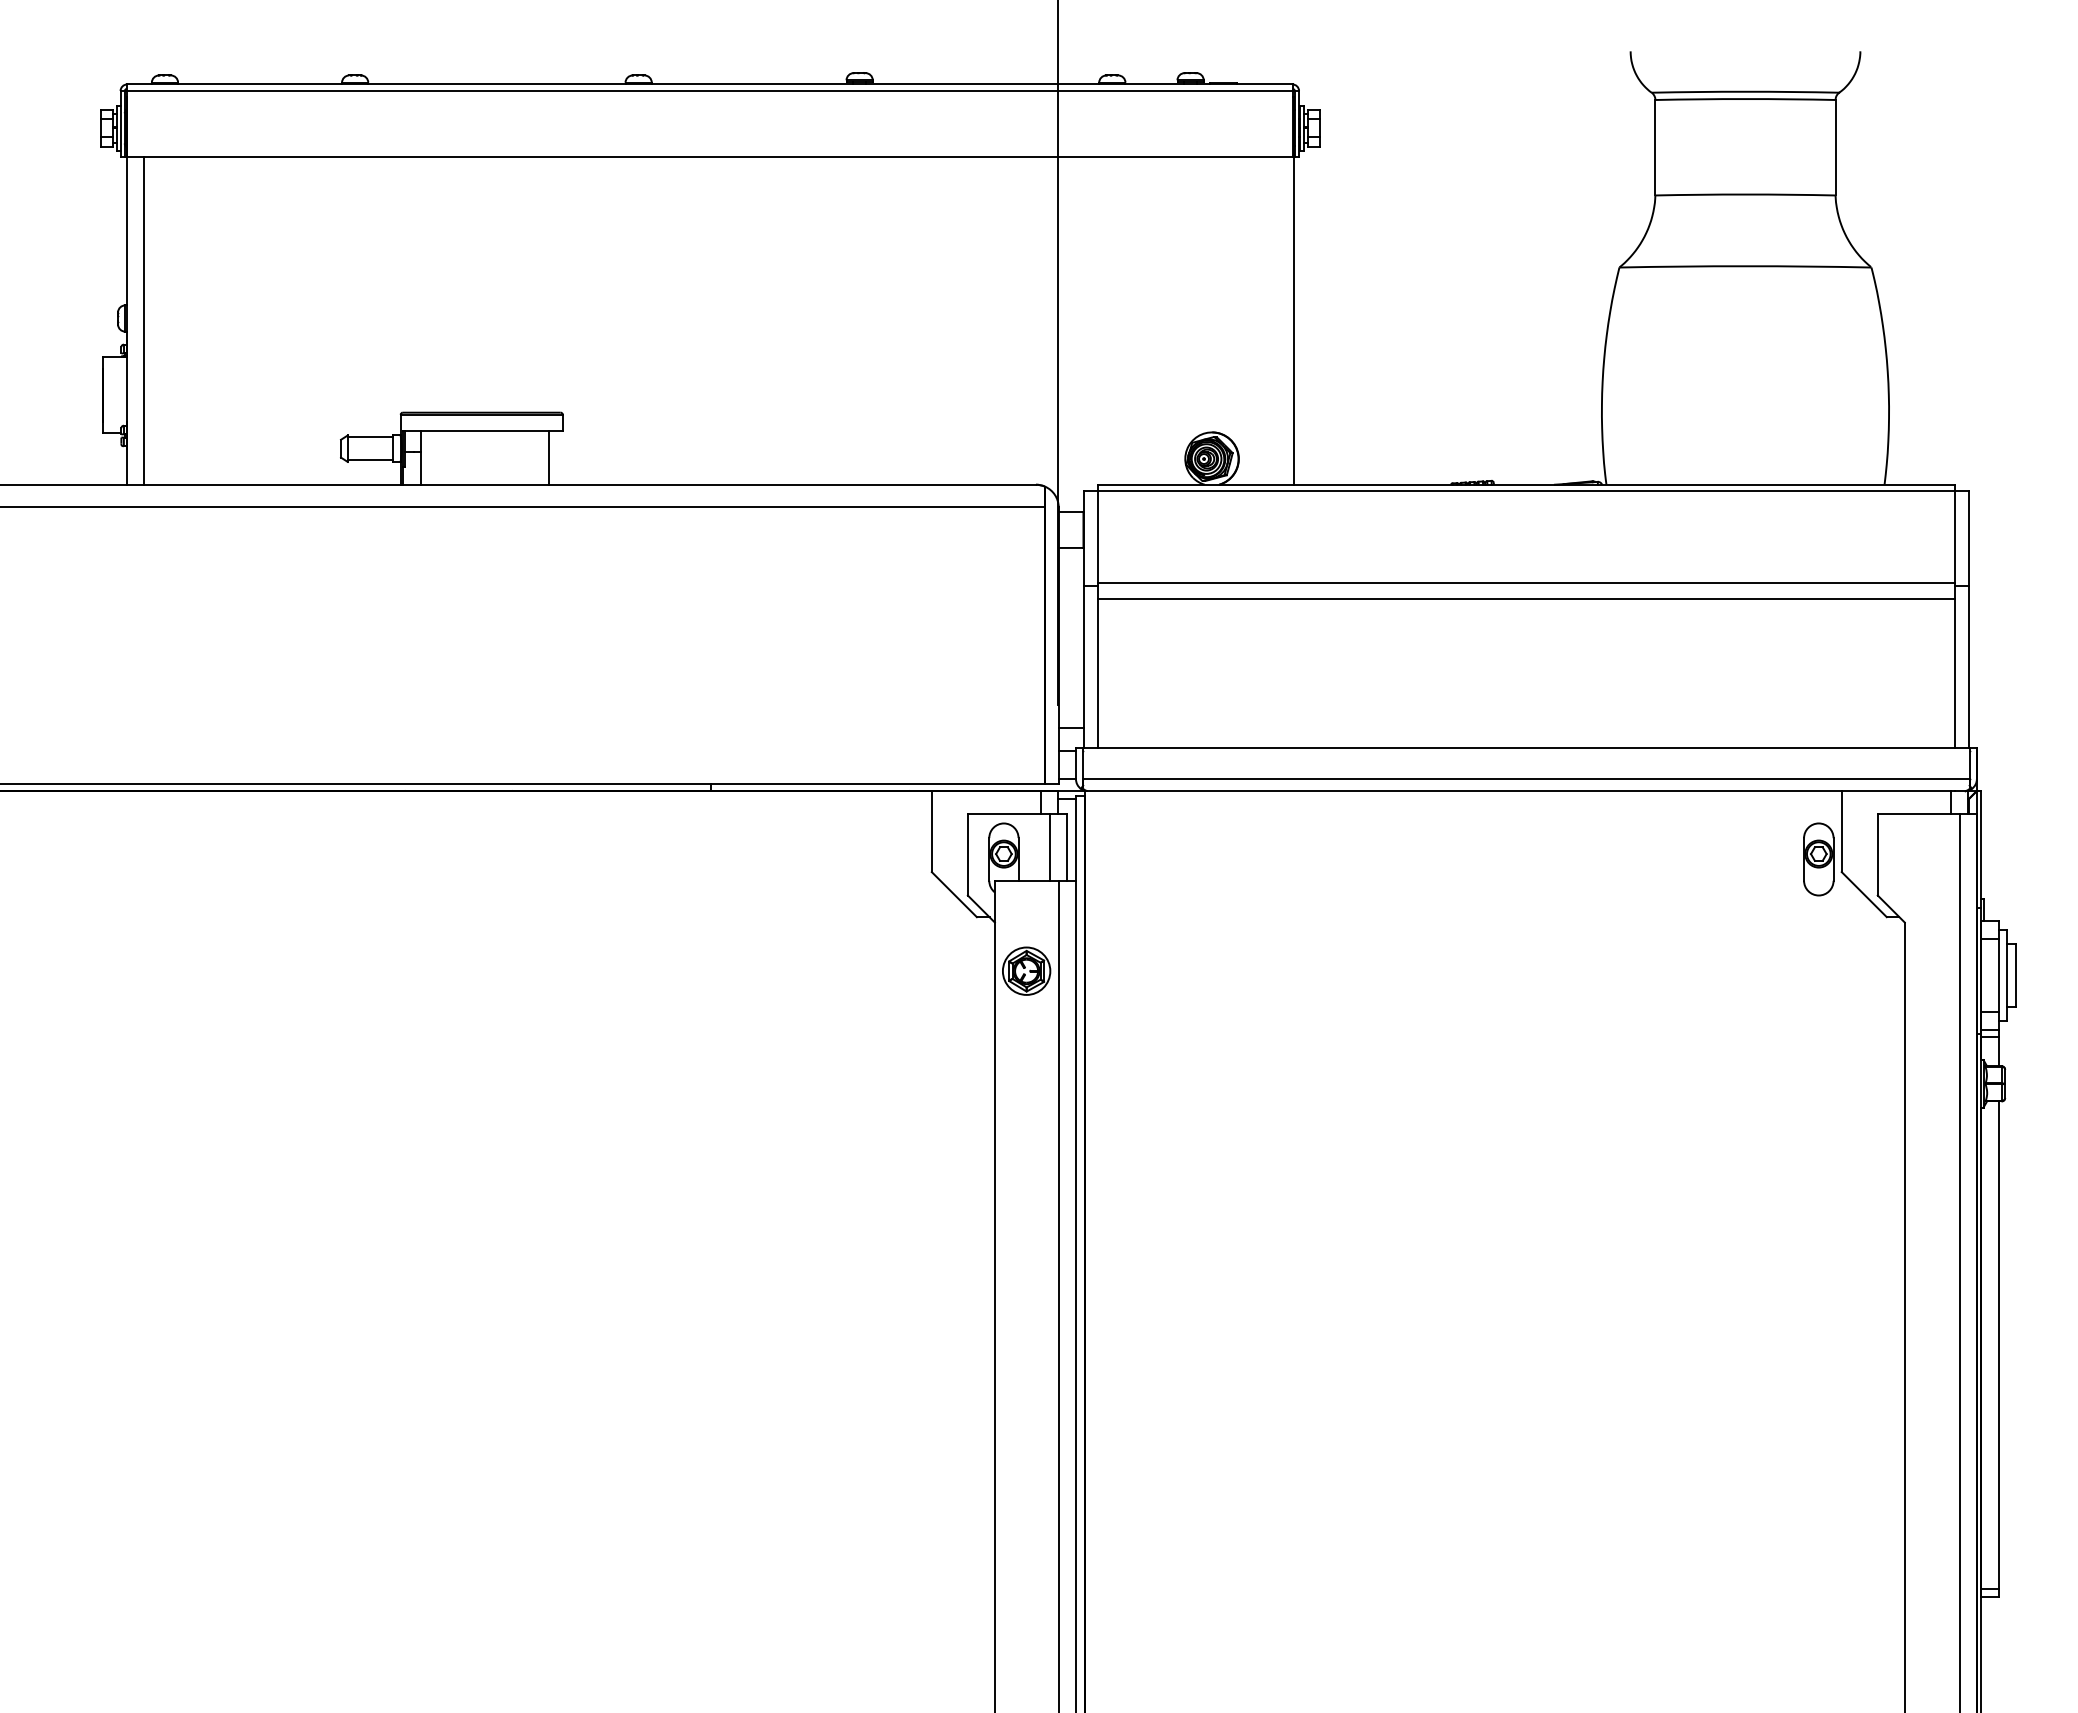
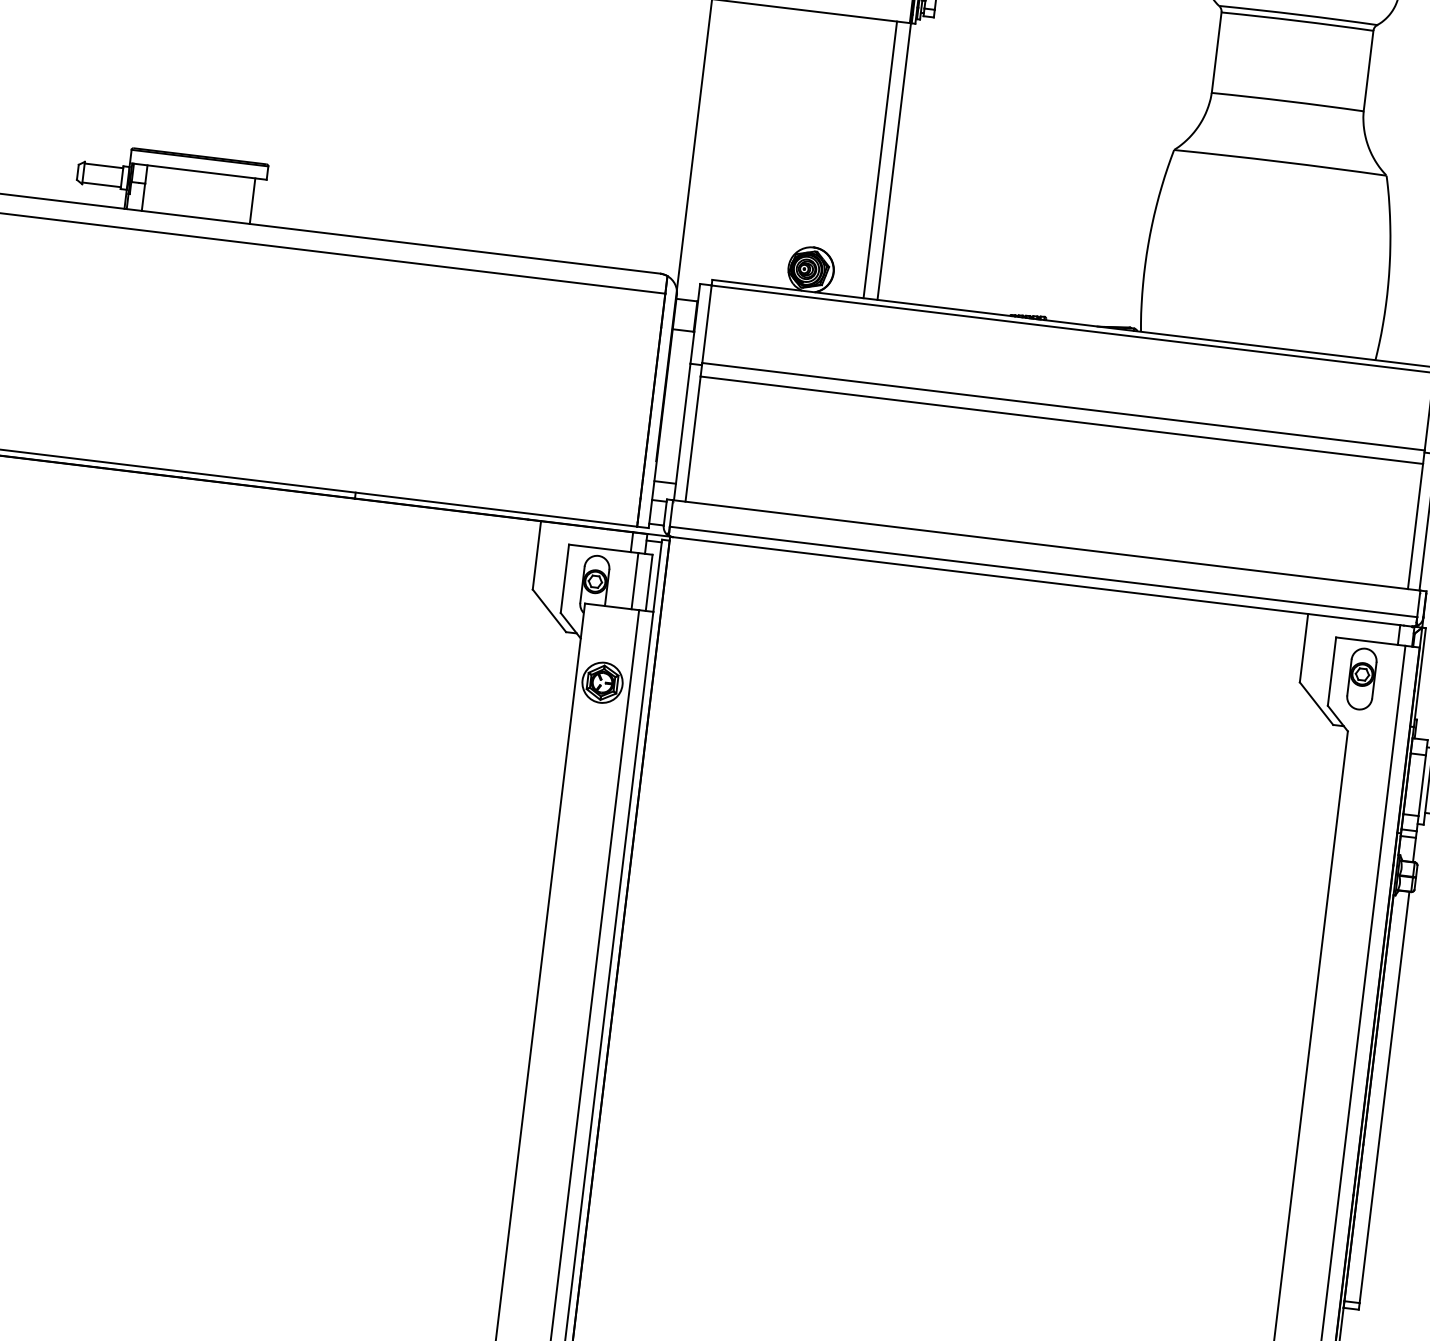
line: (1277, 320) -> (880, 159), added
part: (1818, 859) -> (1361, 679), moved

